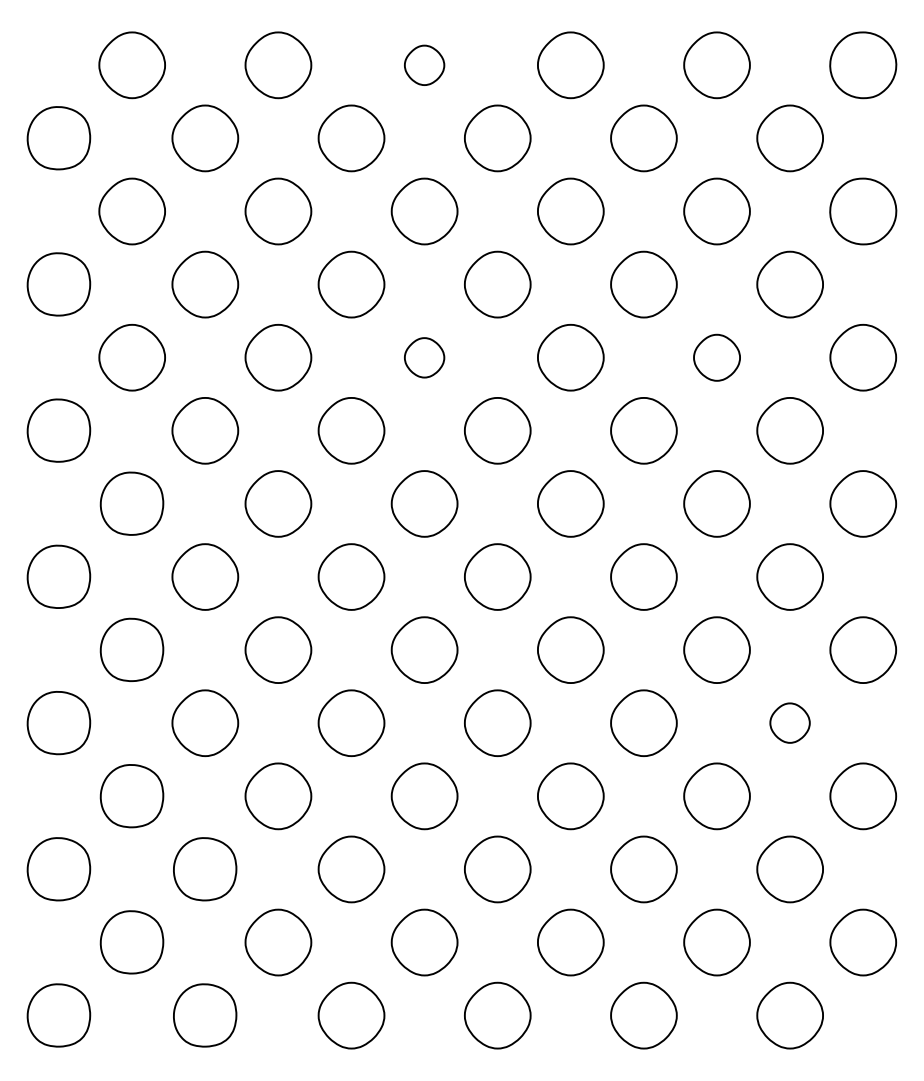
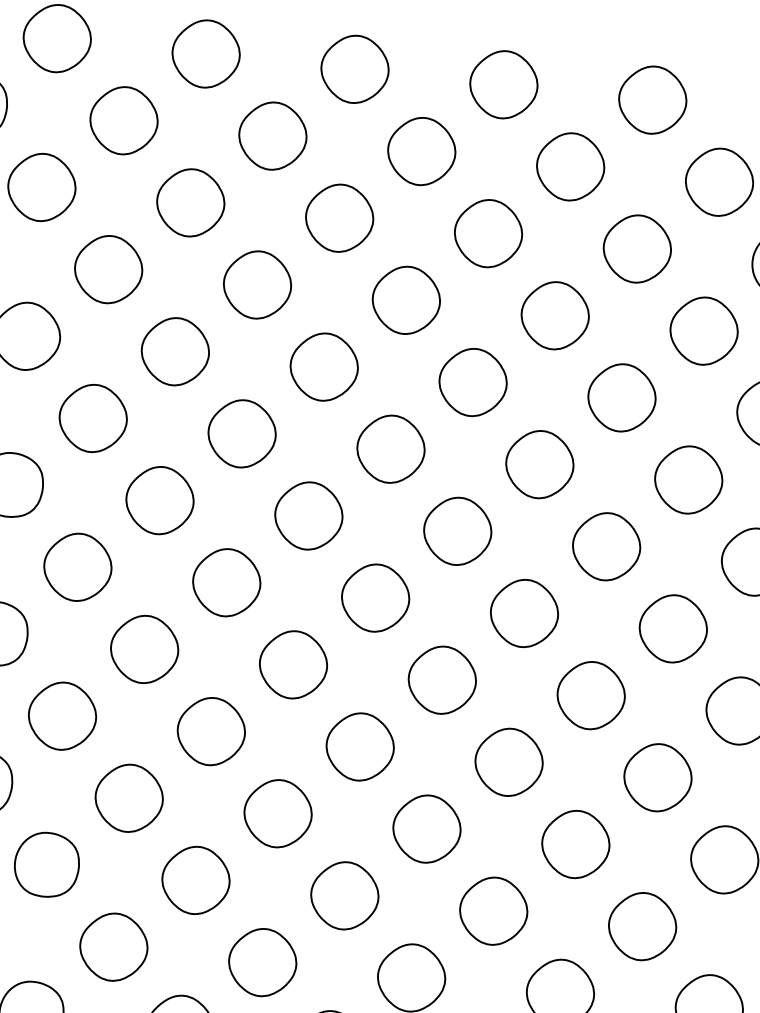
part: (424, 65) -> (354, 69), size x1.67
part: (424, 357) -> (324, 366), size x1.67
part: (716, 357) -> (621, 397), size x1.43
part: (789, 722) -> (657, 776), size x1.67

